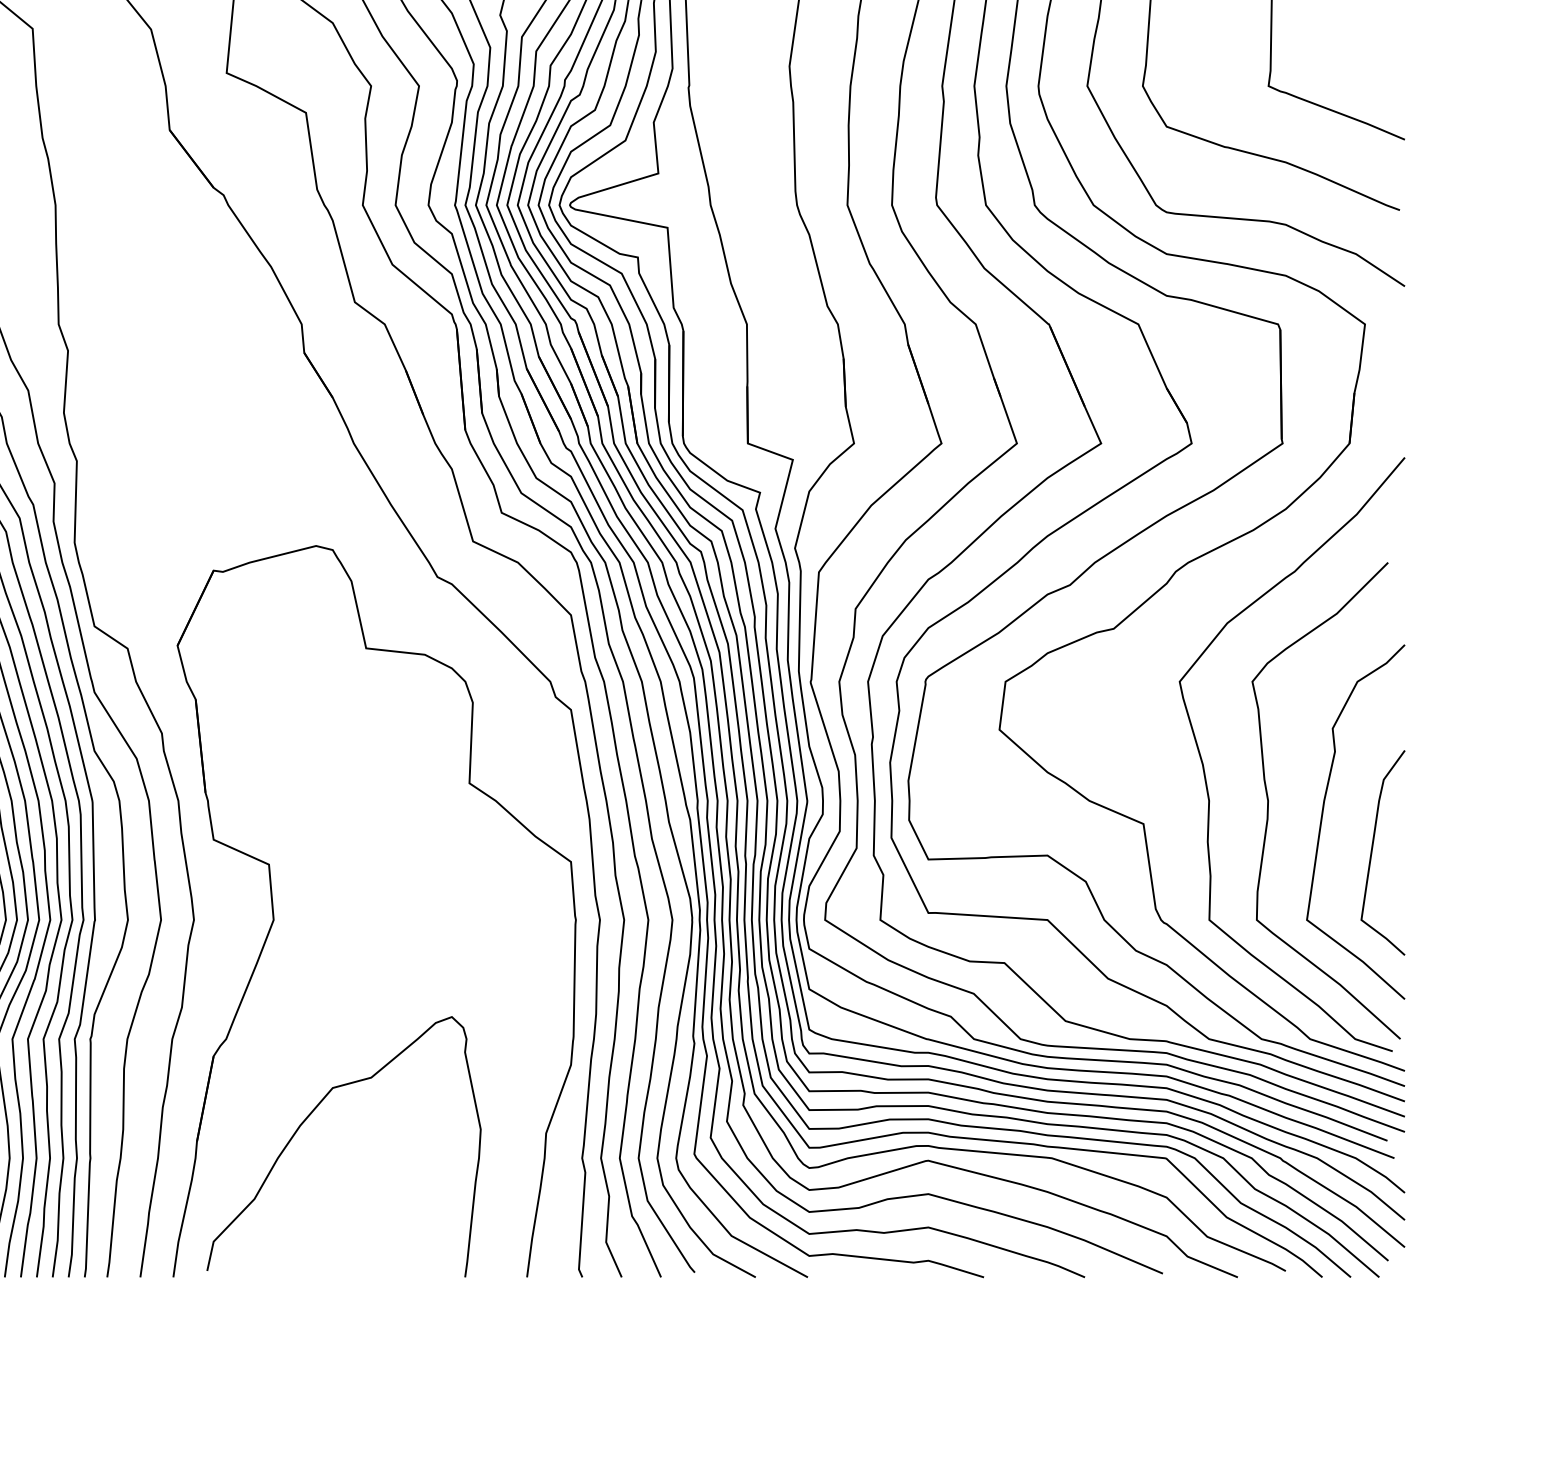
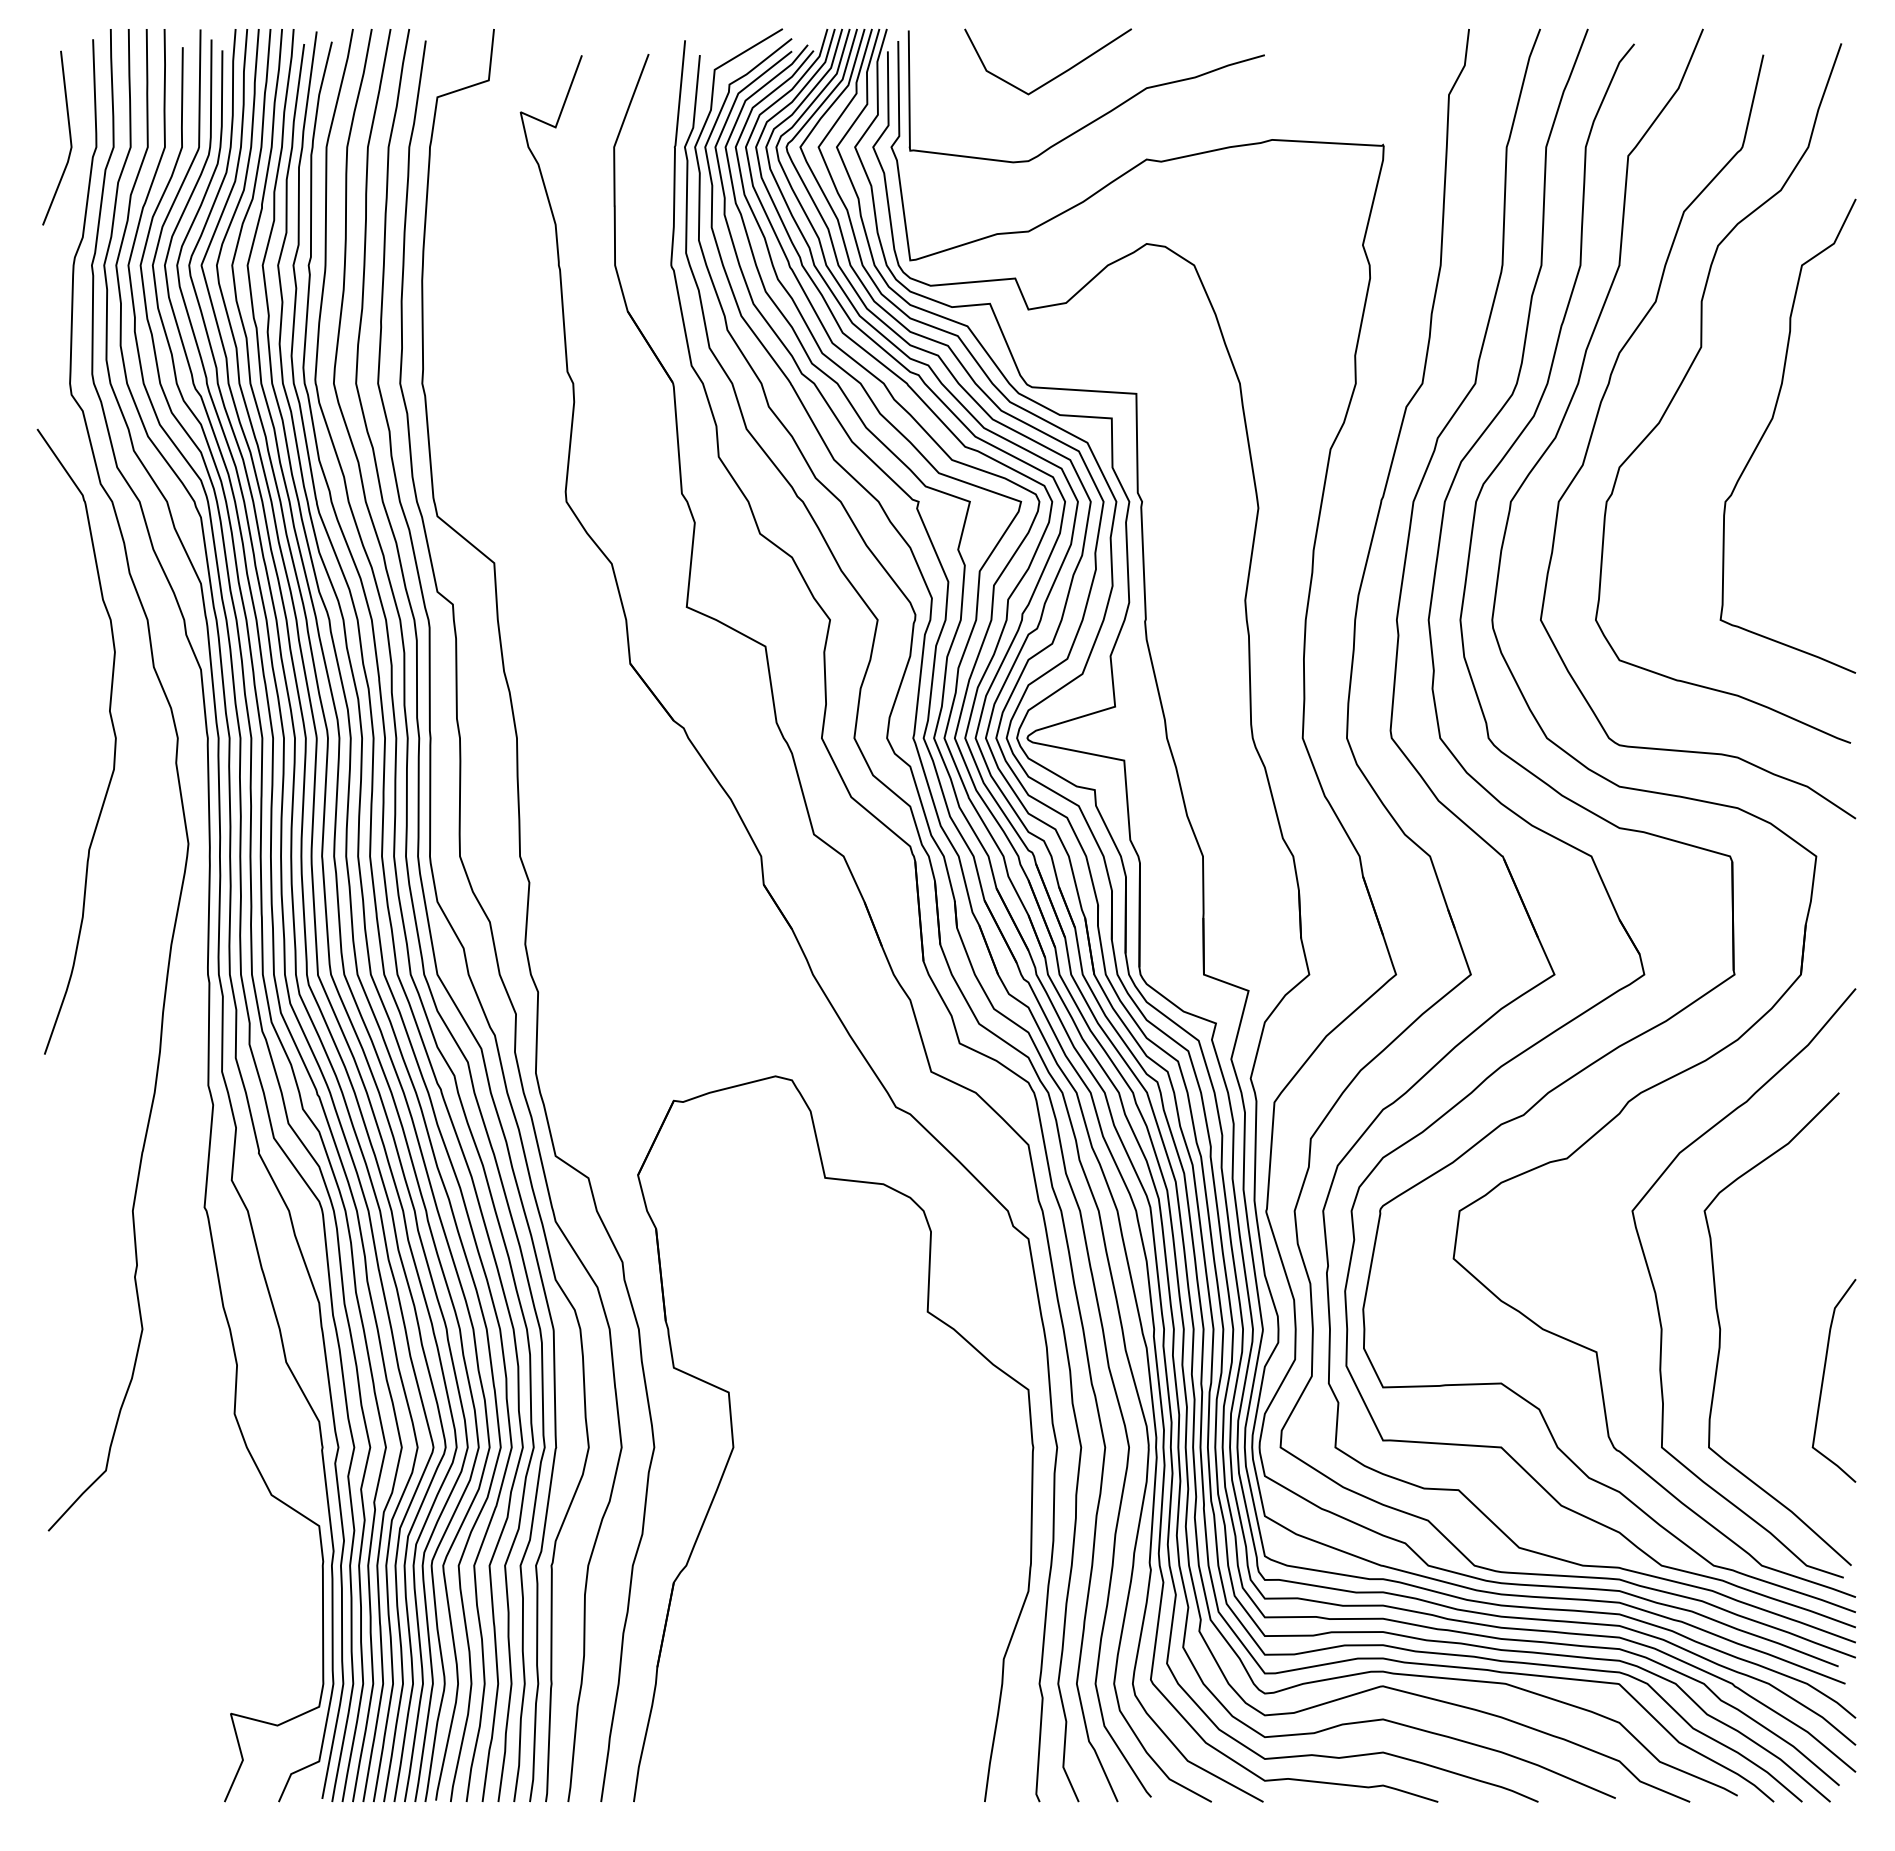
curve: (1322, 819) -> (1774, 1347), removed
curve: (308, 1118) -> (767, 1644), removed

